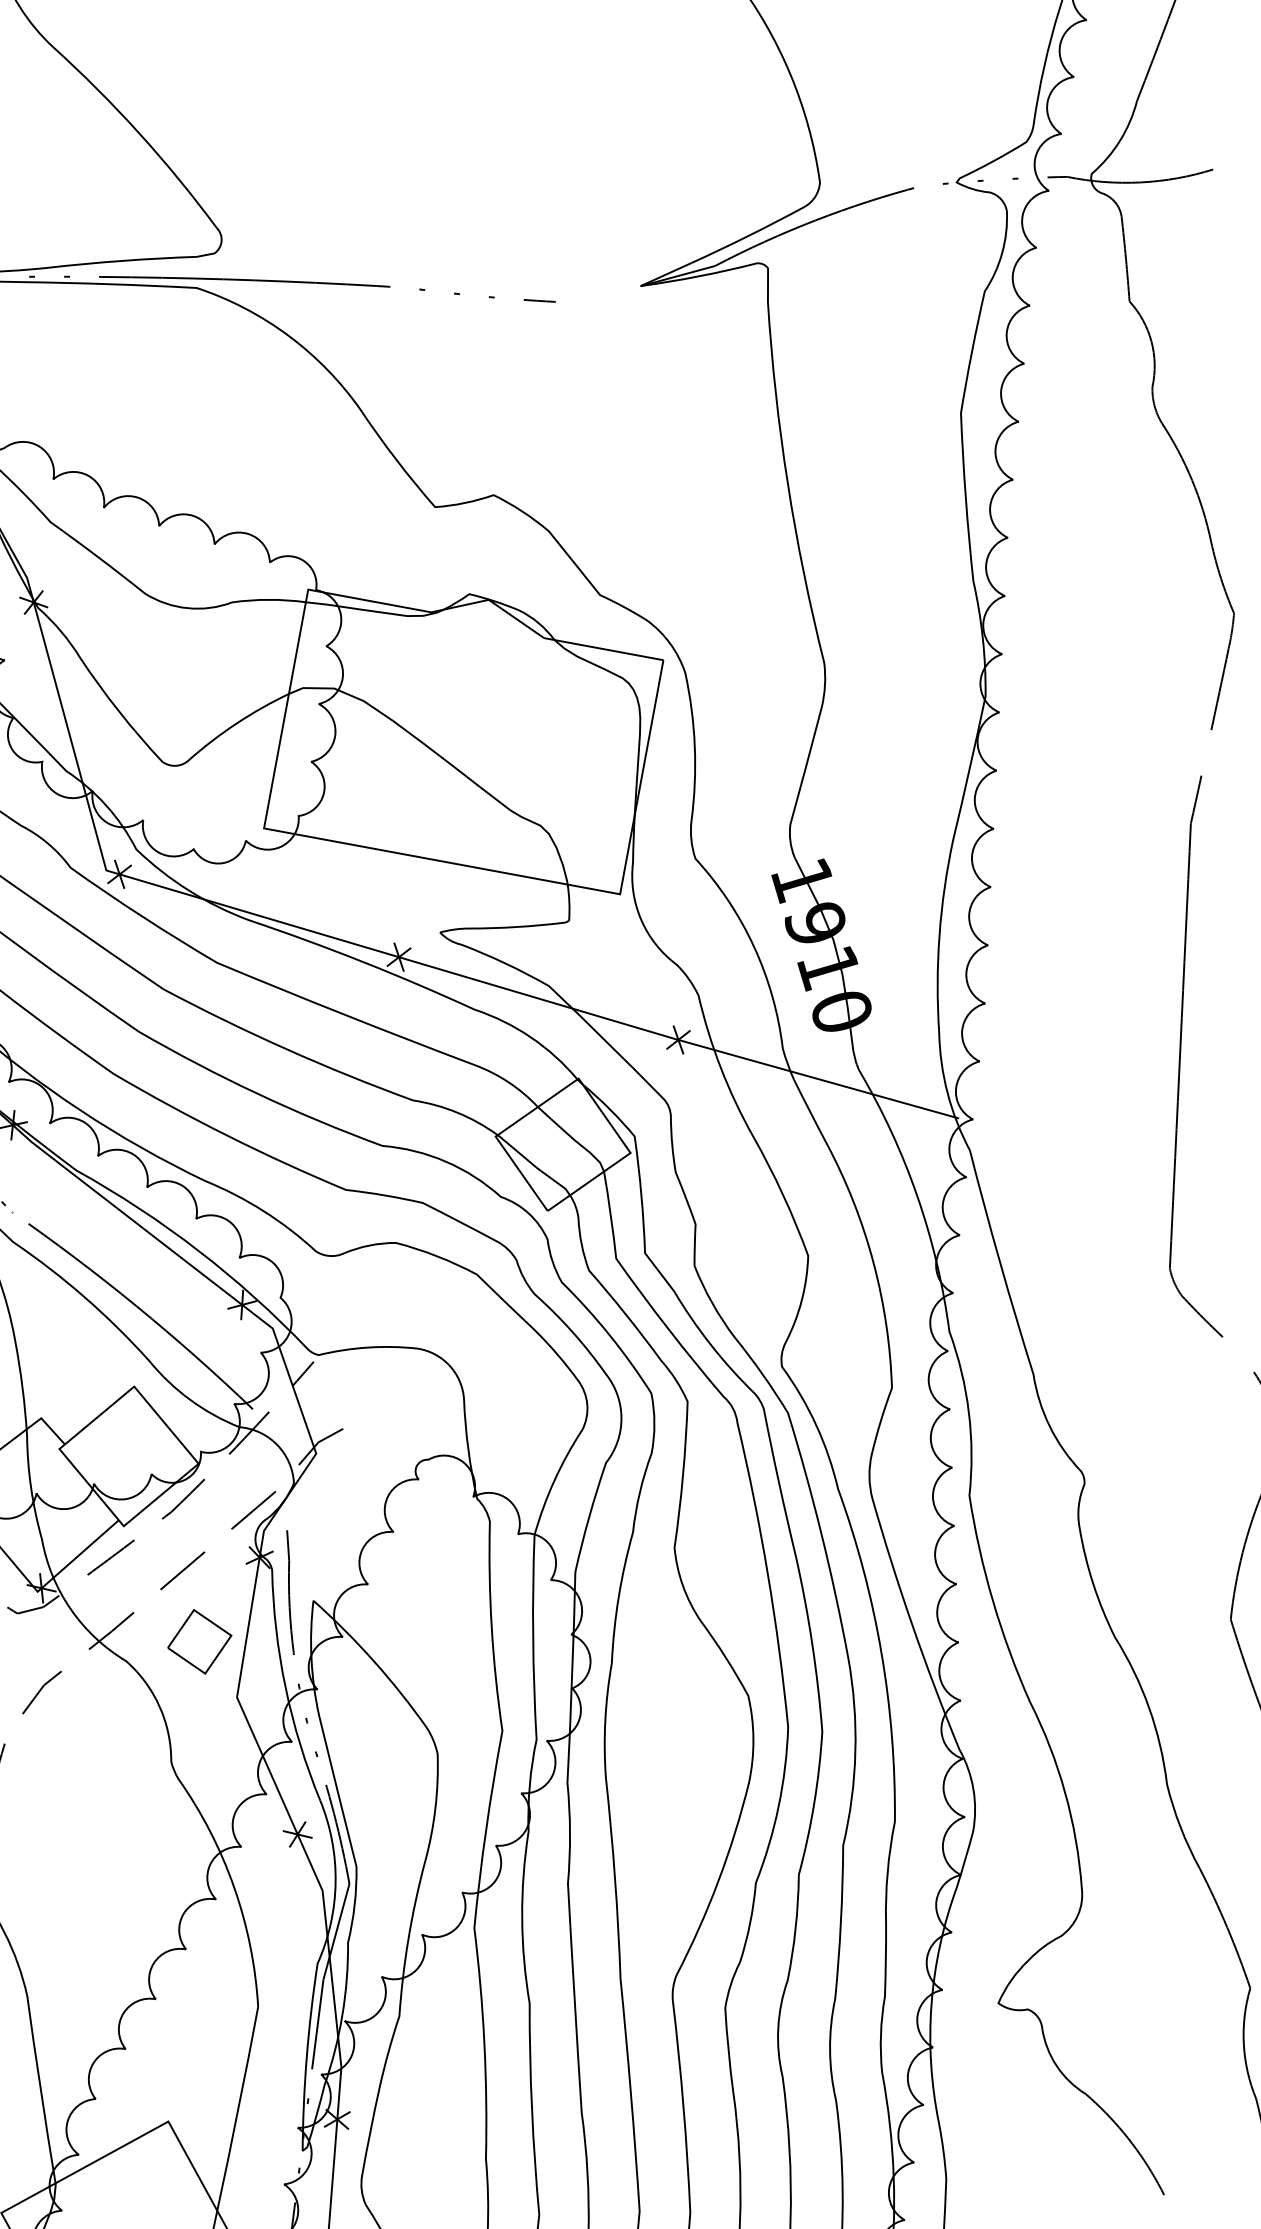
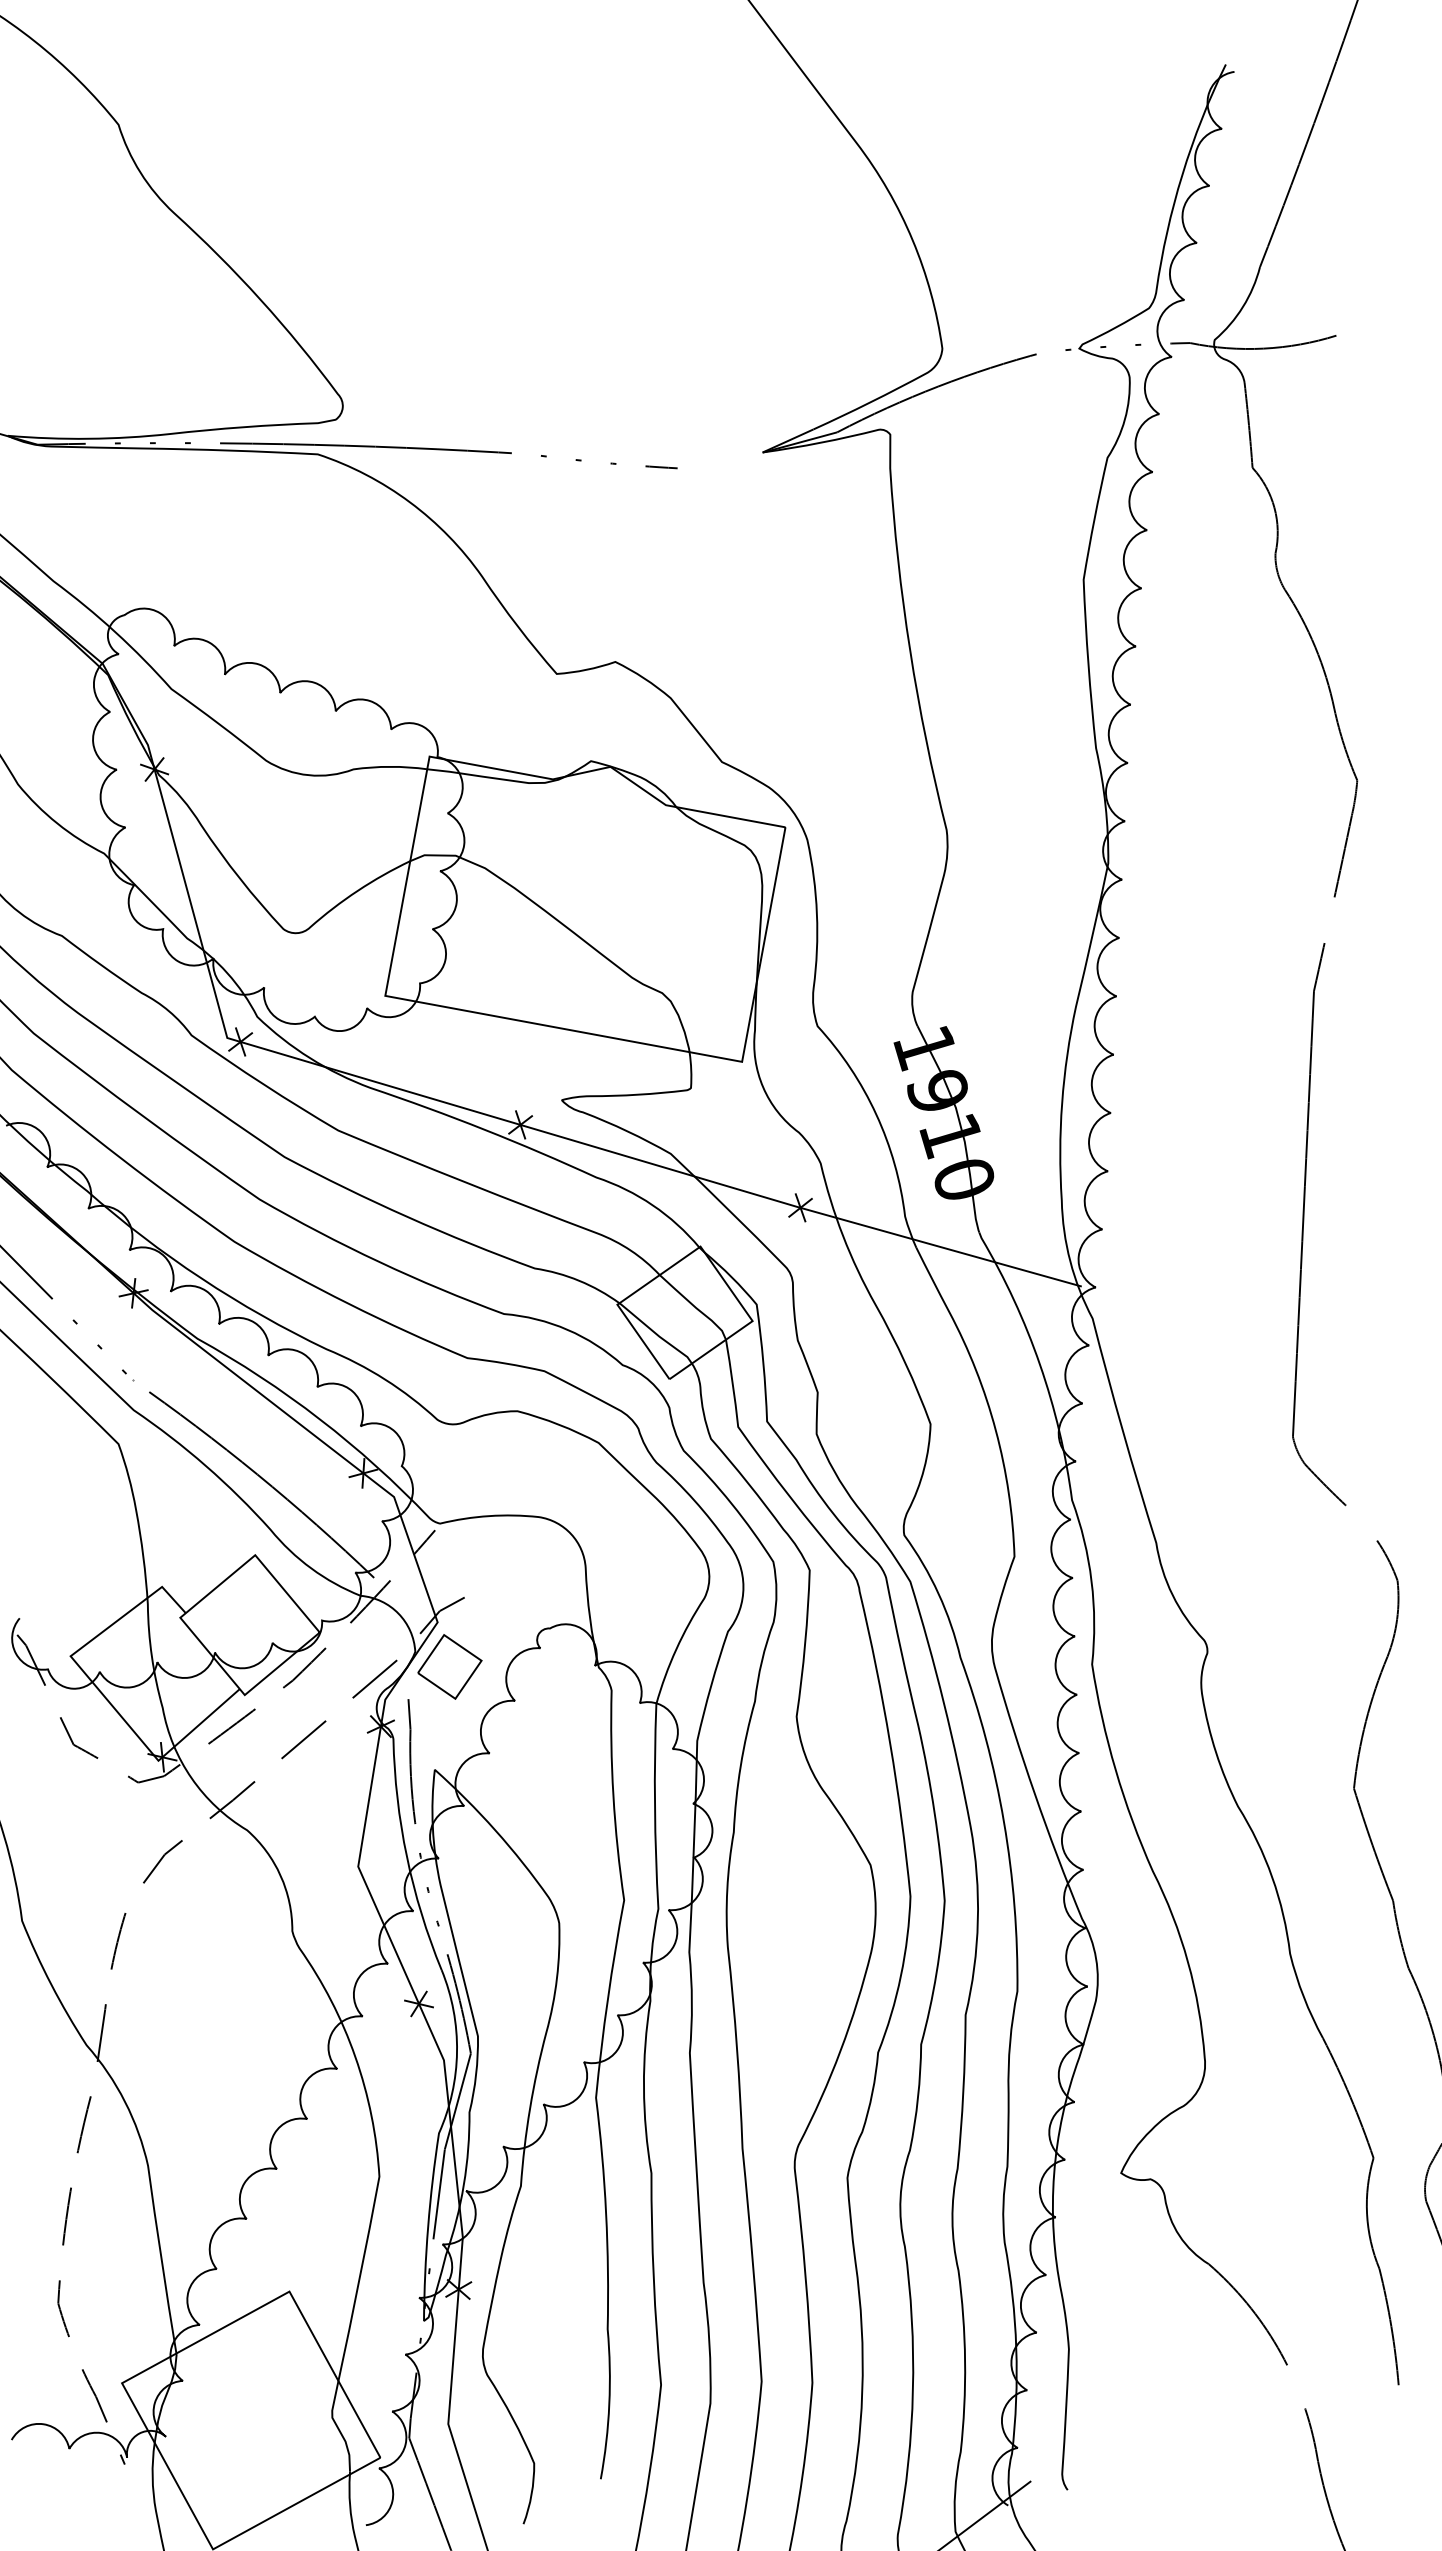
part: (199, 1641) -> (449, 1666), moved

